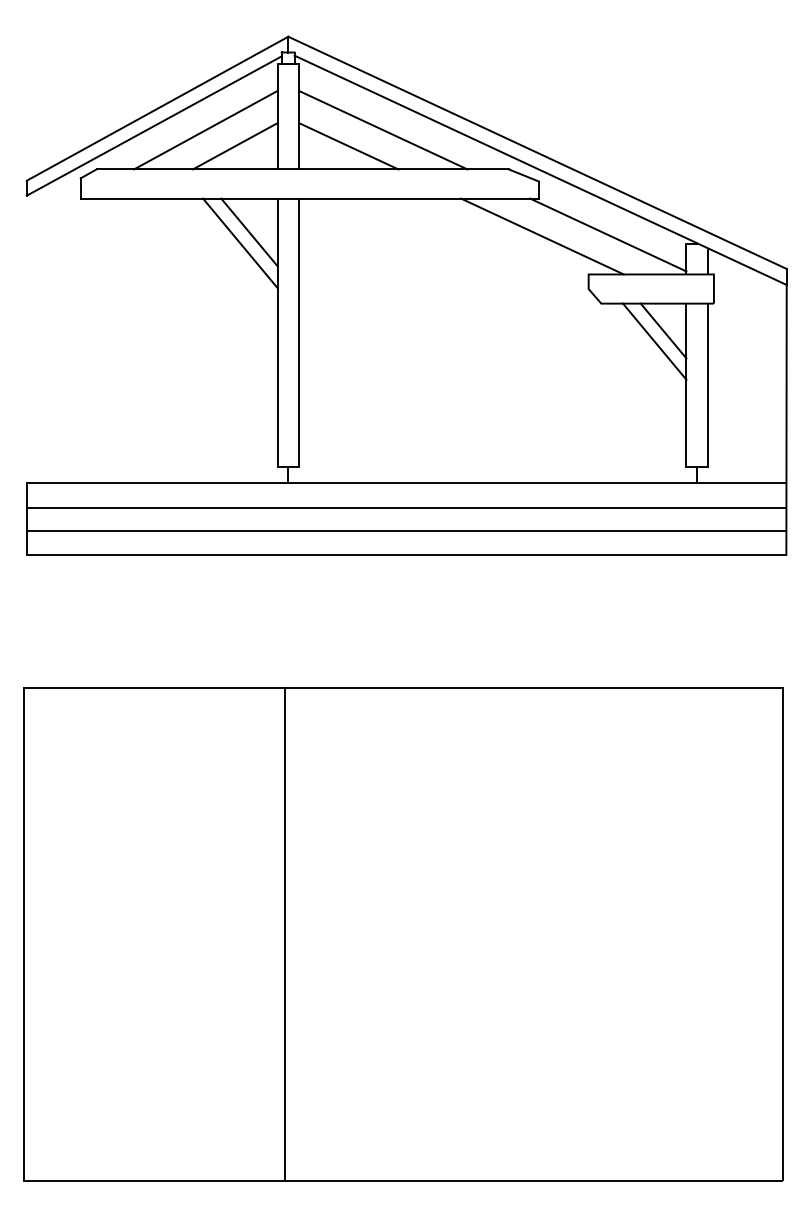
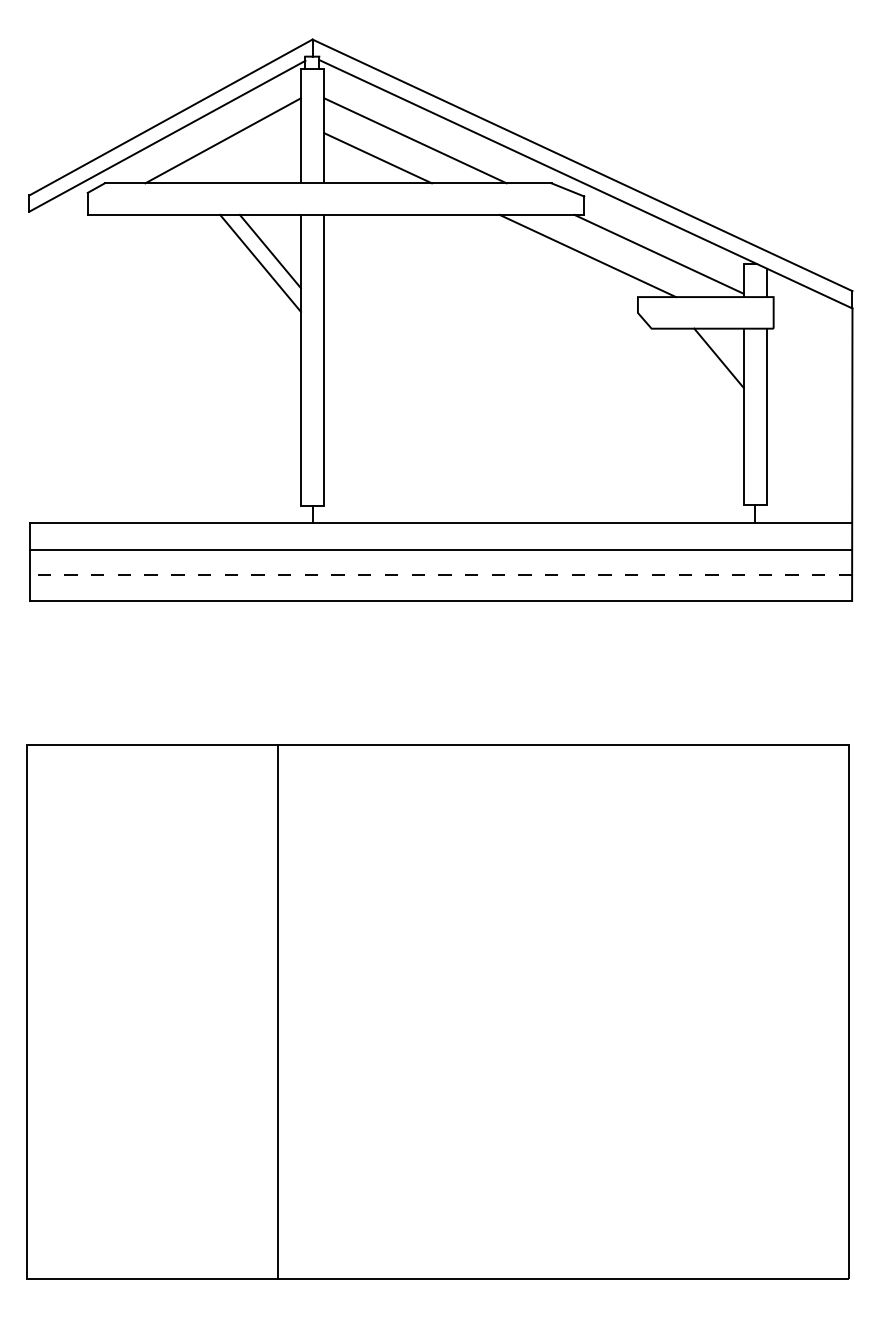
line: (234, 146) -> (254, 158), removed
line: (654, 341) -> (709, 369), removed
line: (406, 531) -> (440, 575), solid -> dashed
line: (285, 934) -> (278, 1012), moved

